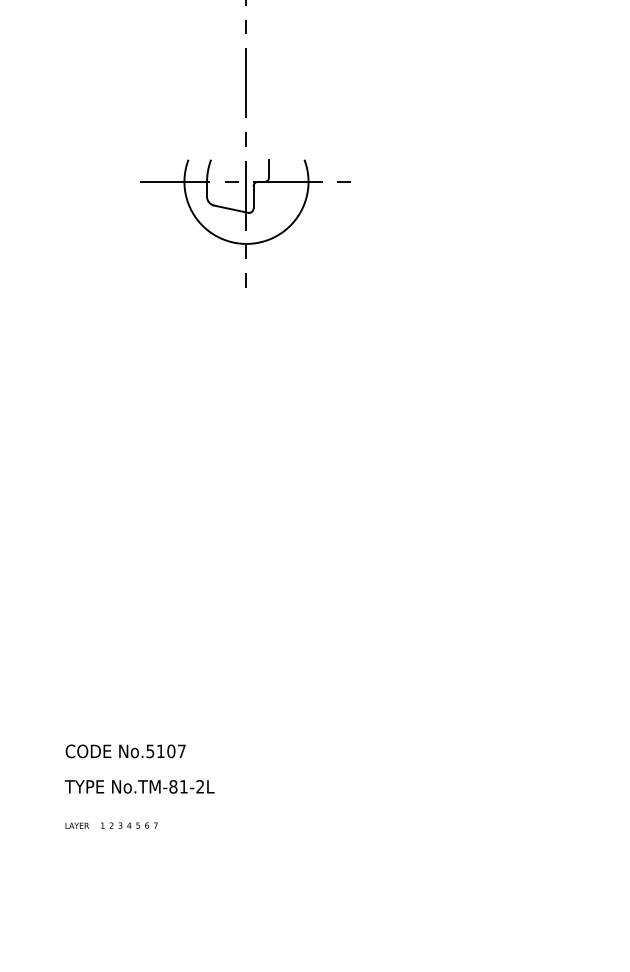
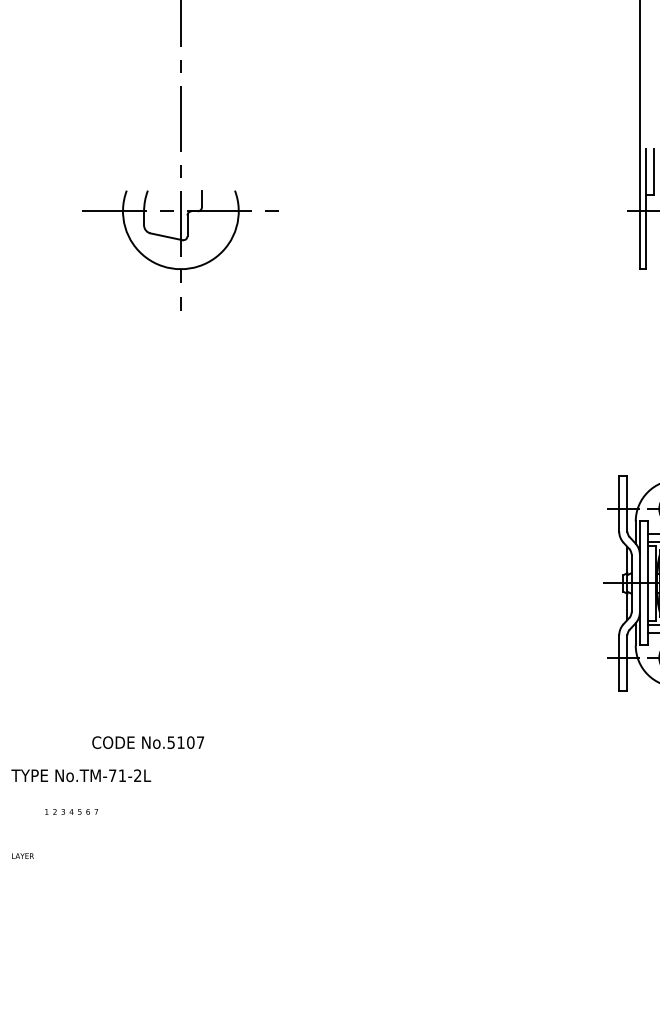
text: (124, 751) -> (147, 742), moved
text: (173, 786) -> (112, 775), No.TM-81-2L -> No.TM-71-2L
text: (76, 825) -> (22, 855), moved

